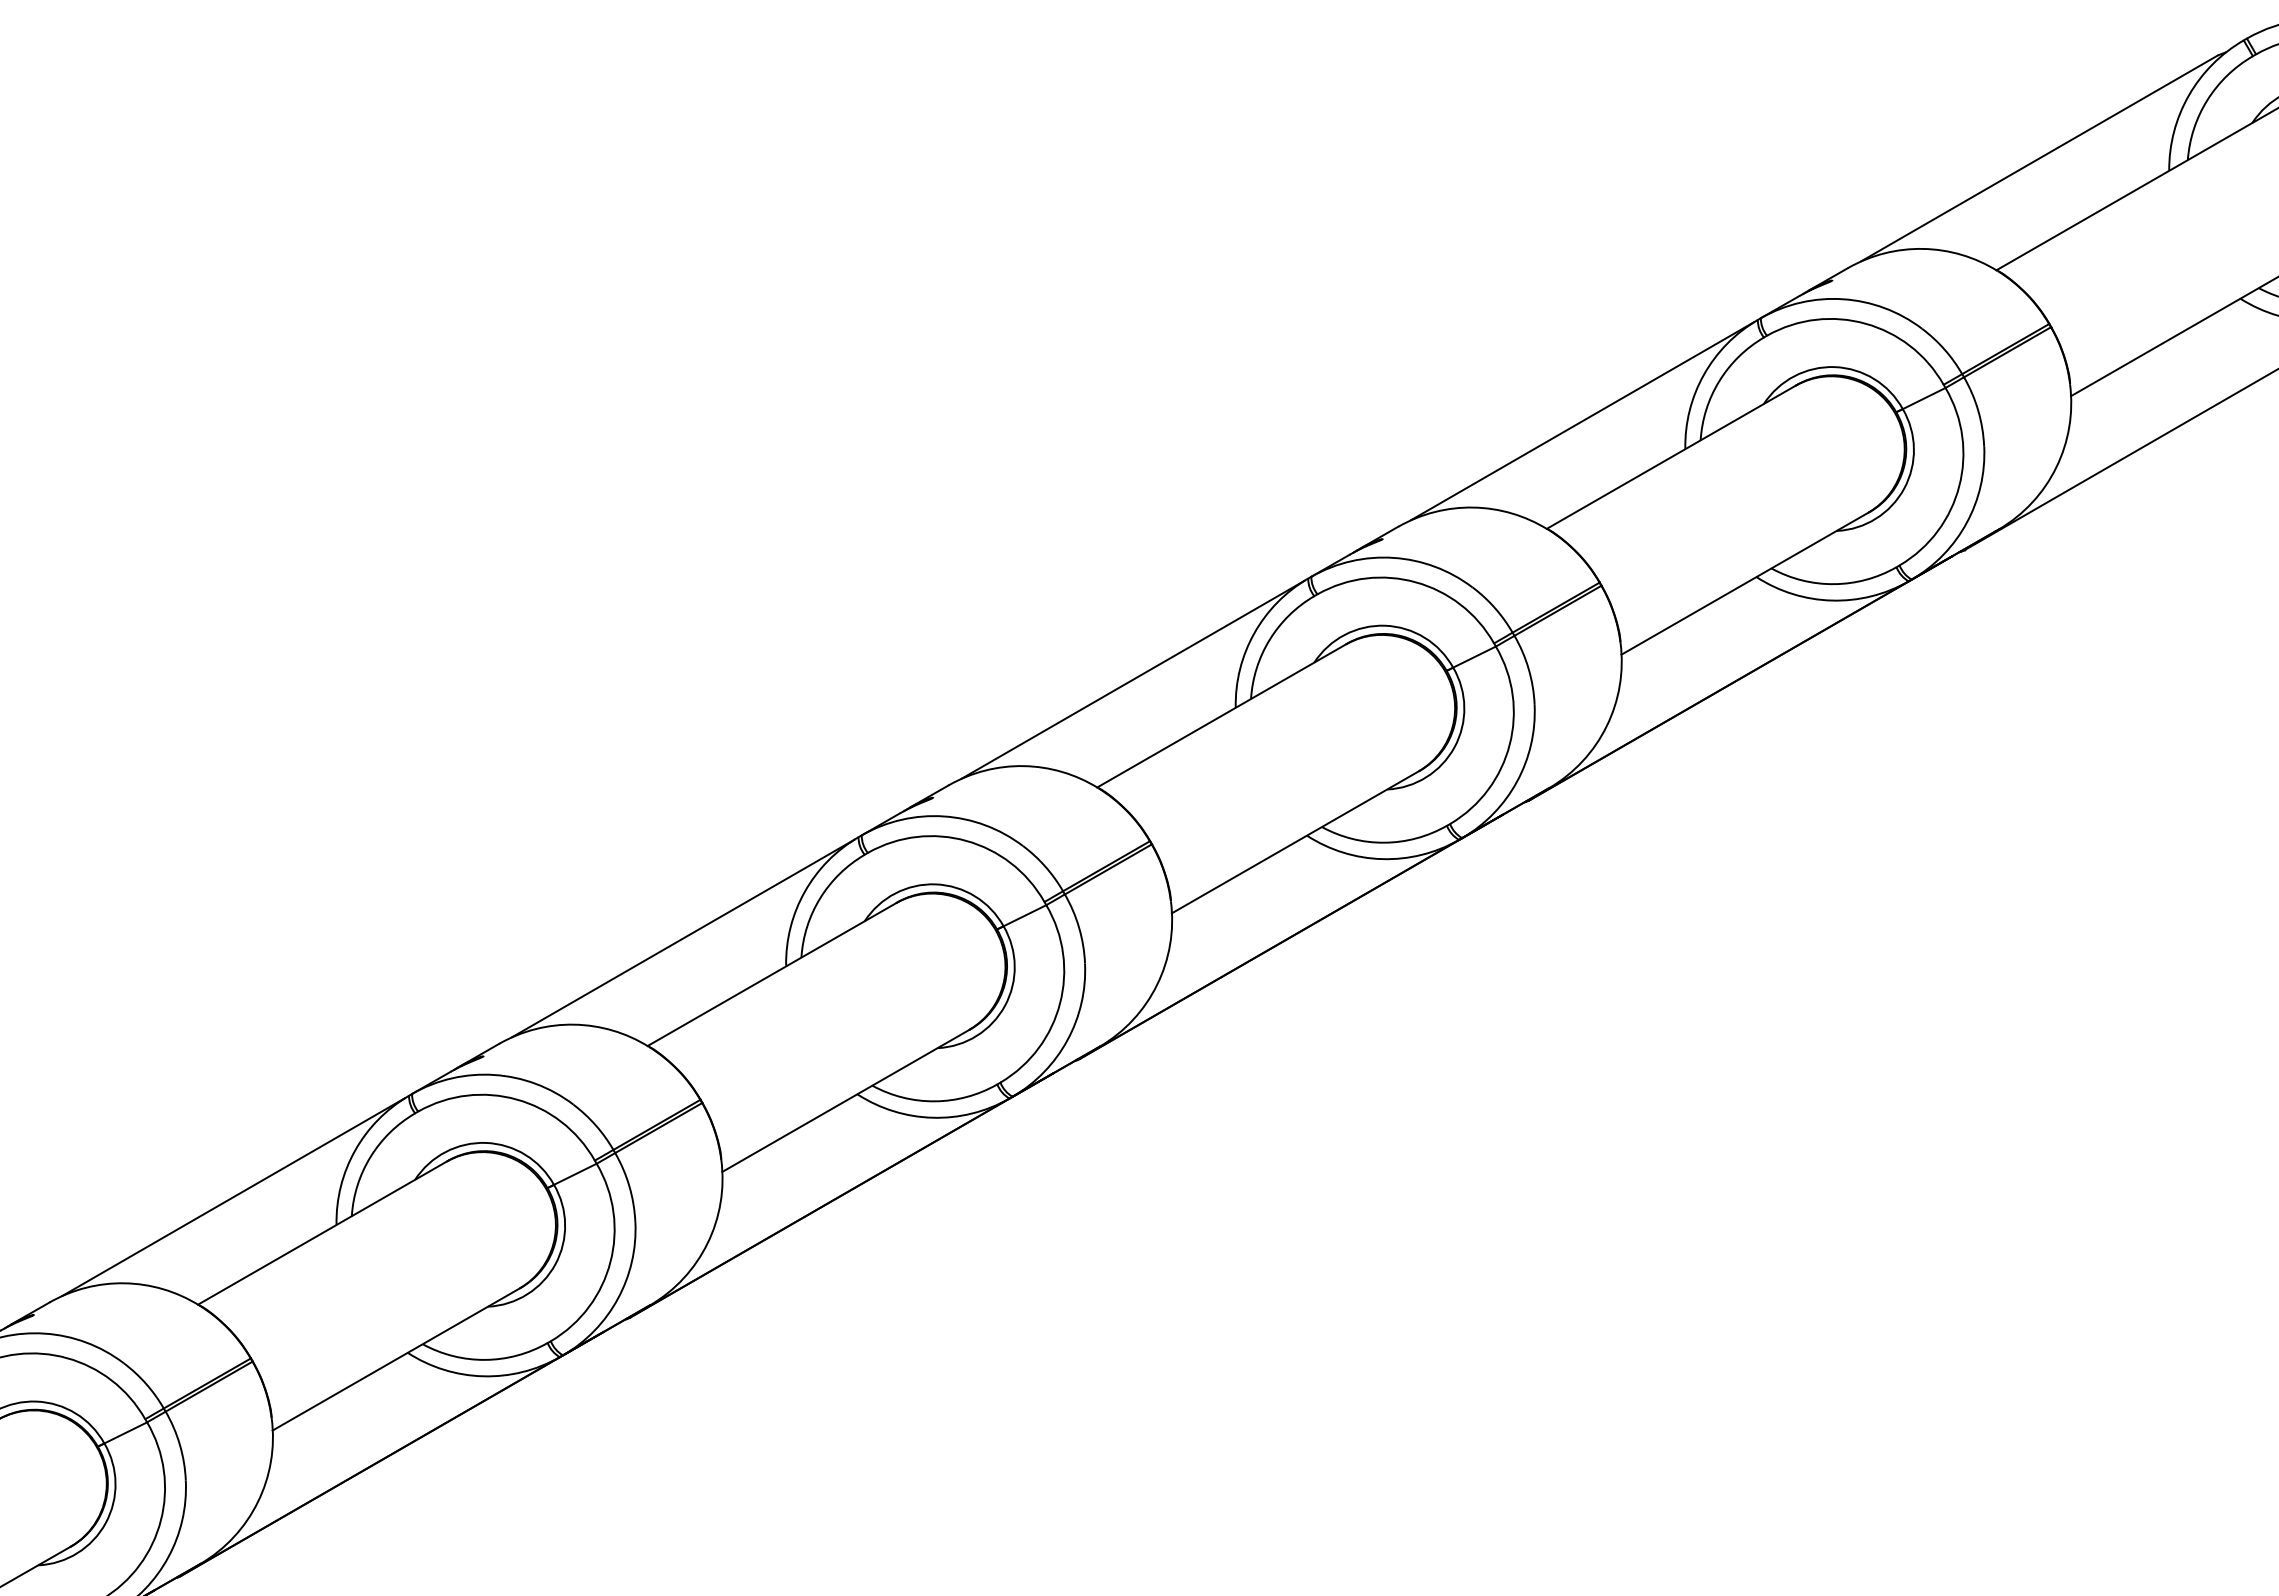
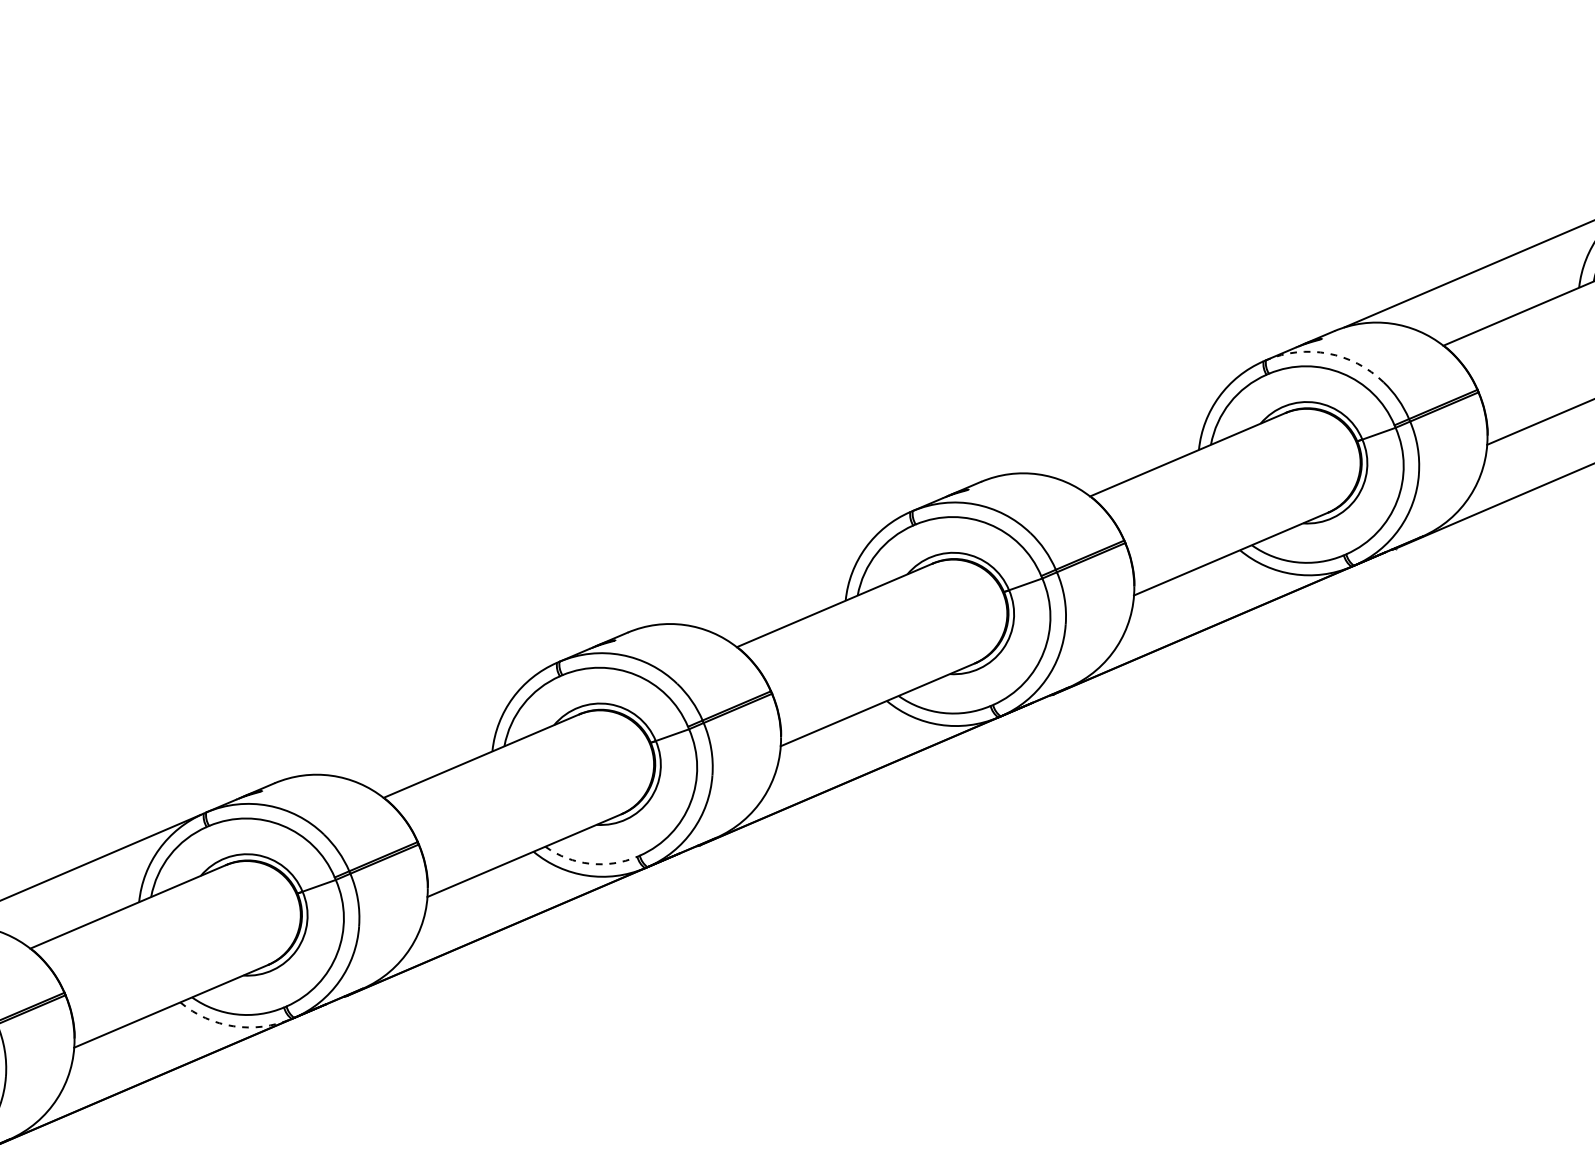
arc: (1843, 299) -> (1328, 353), solid -> dashed
line: (1582, 421) -> (1125, 420), removed
line: (1132, 679) -> (772, 570), removed
line: (682, 938) -> (418, 721), removed
arc: (934, 1101) -> (589, 863), solid -> dashed
arc: (483, 1376) -> (233, 1026), solid -> dashed

